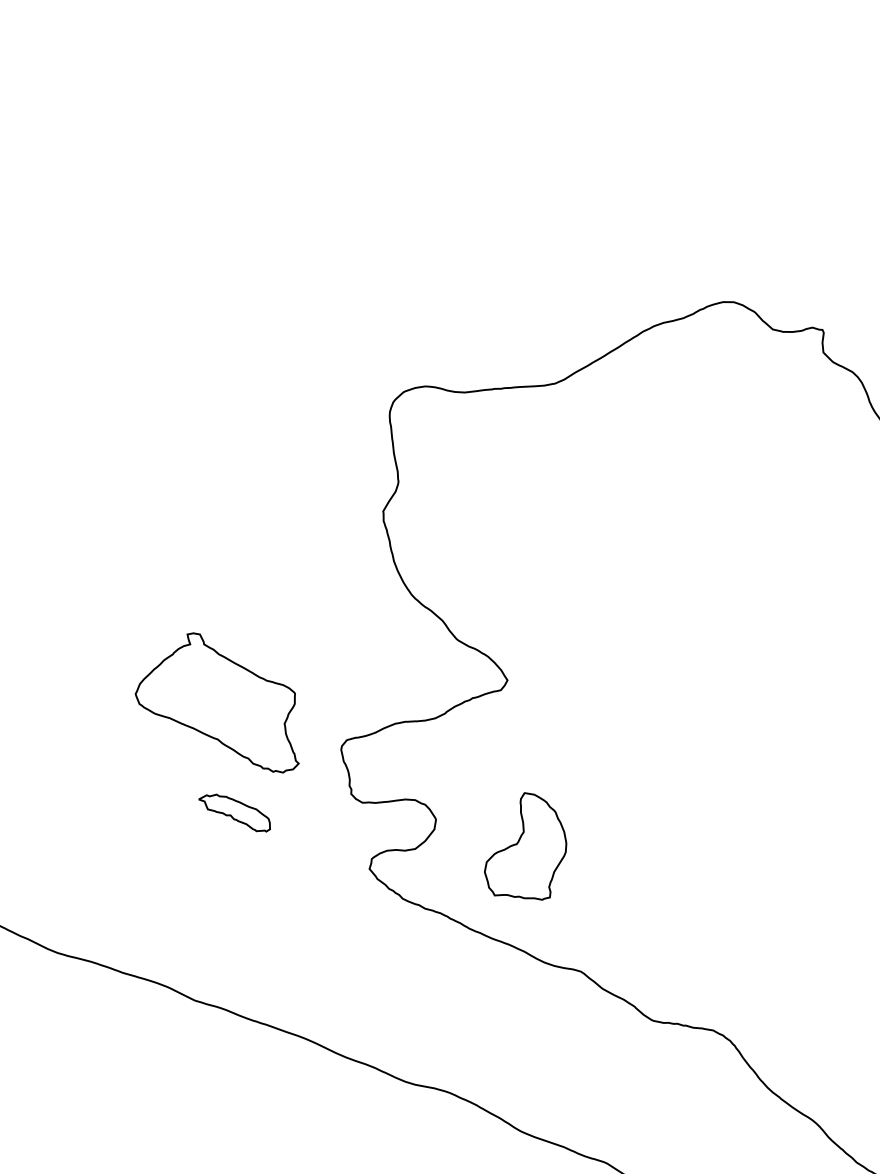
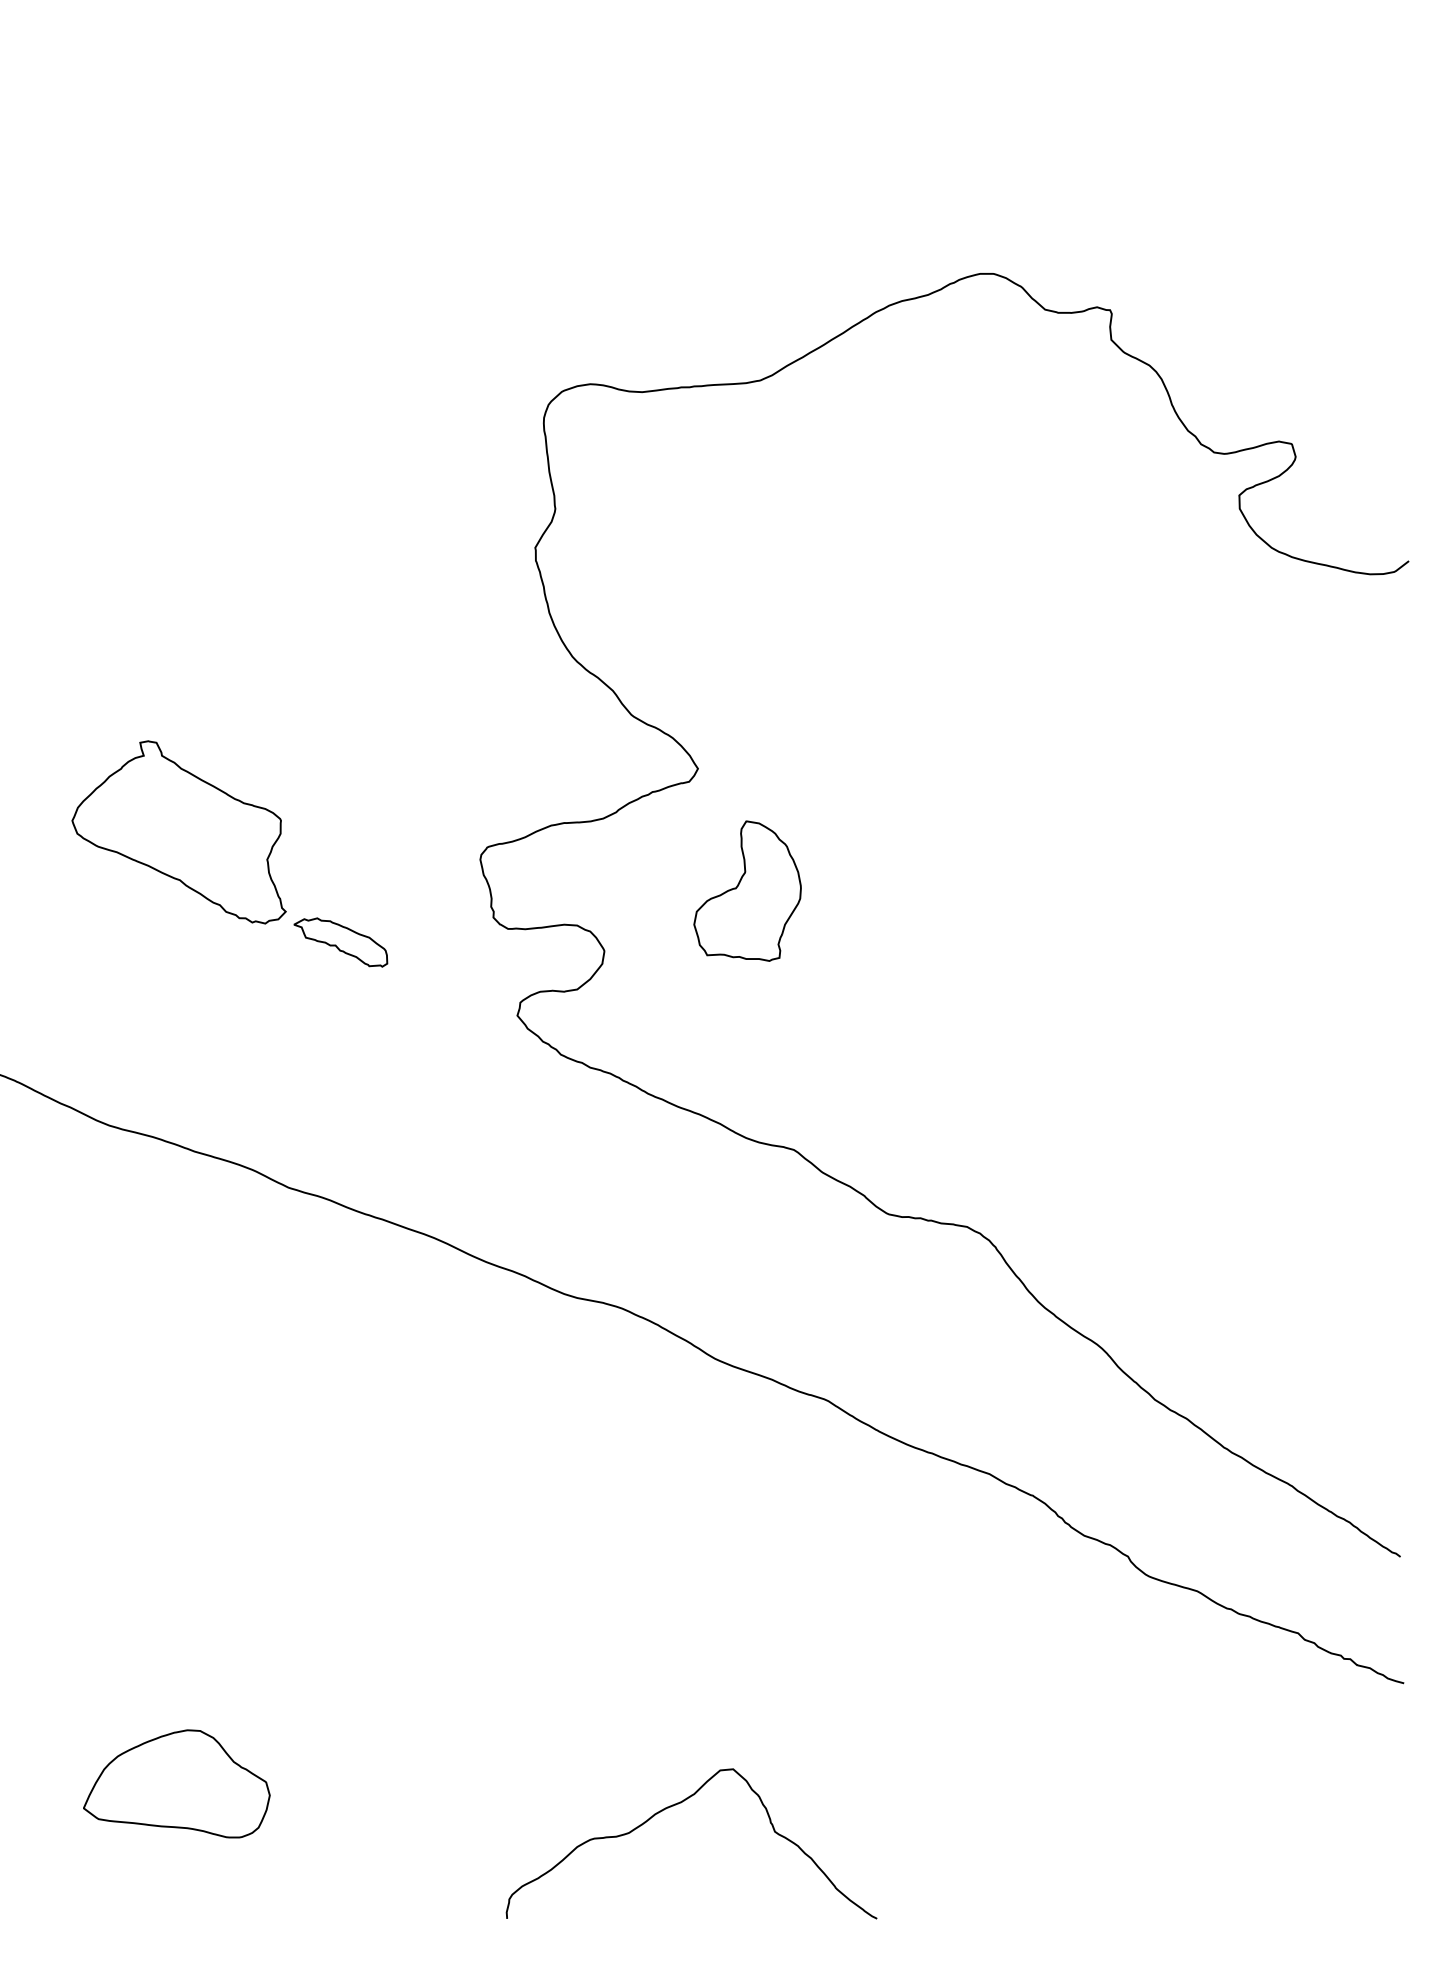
part: (216, 703) -> (178, 832), moved
part: (525, 845) -> (747, 890), moved

